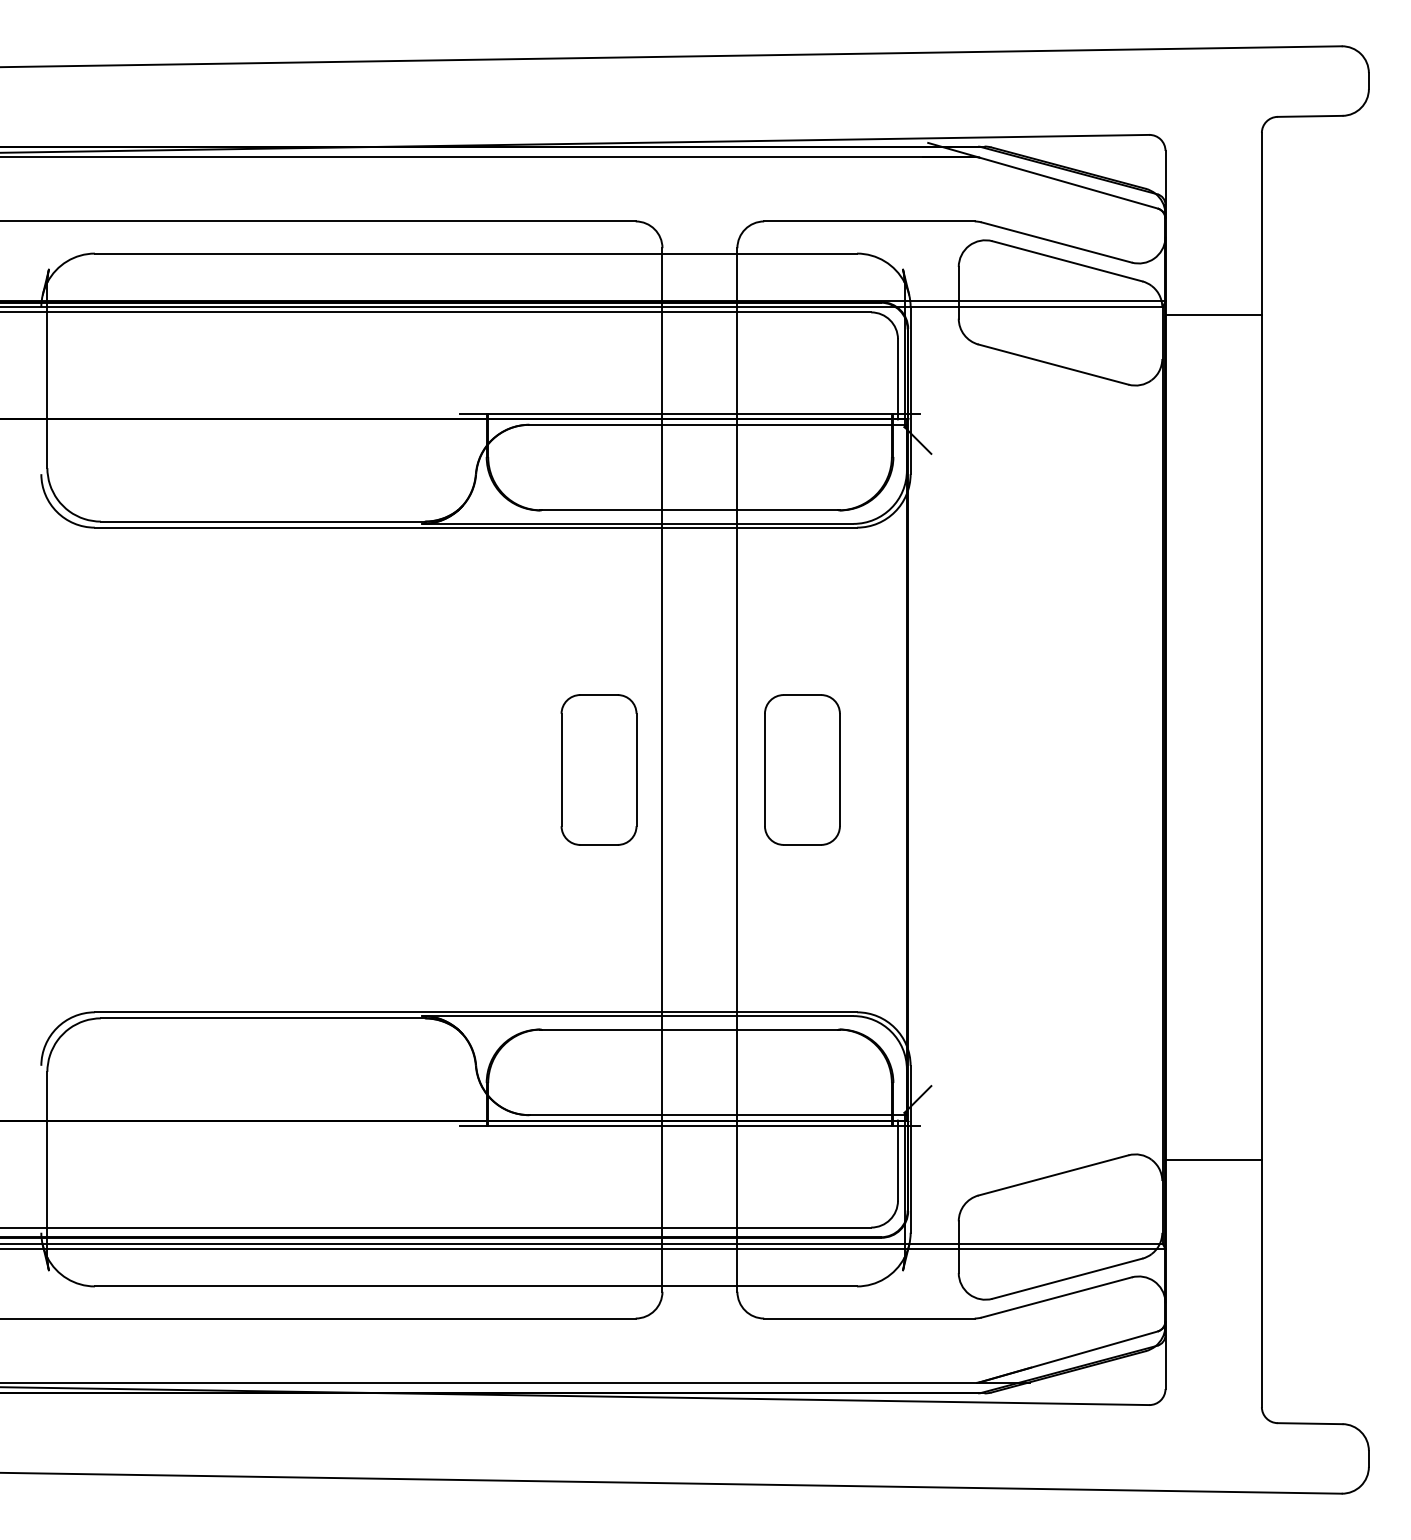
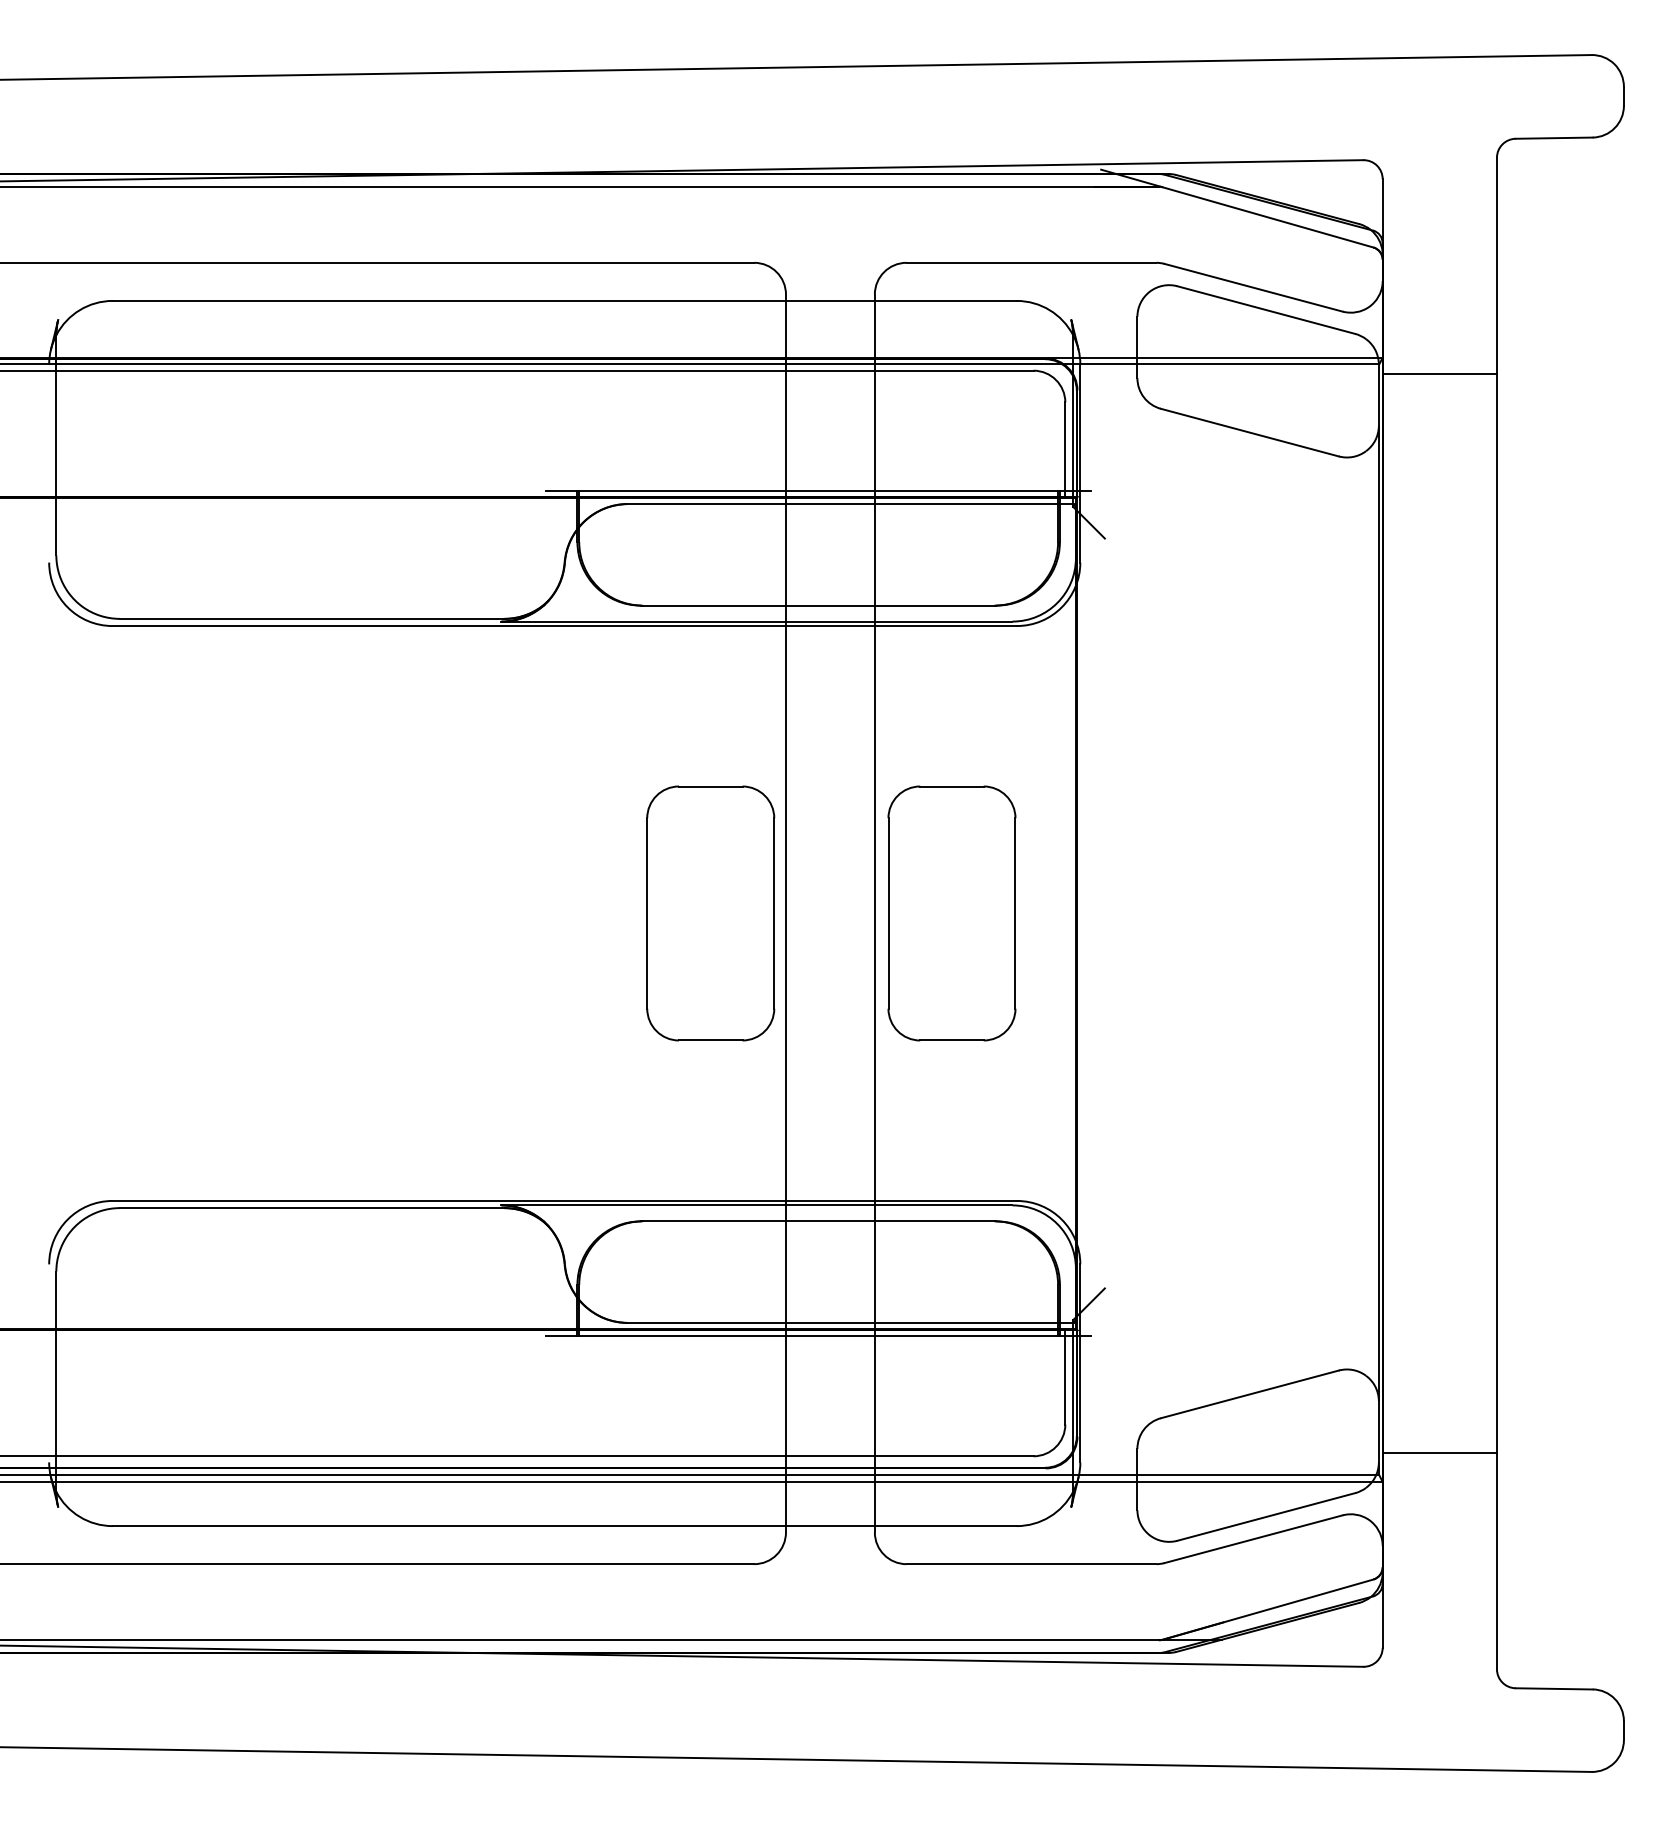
part: (598, 769) -> (710, 912), size x1.43
part: (802, 769) -> (952, 912), size x1.43
line: (1213, 1159) -> (1439, 1452), moved

